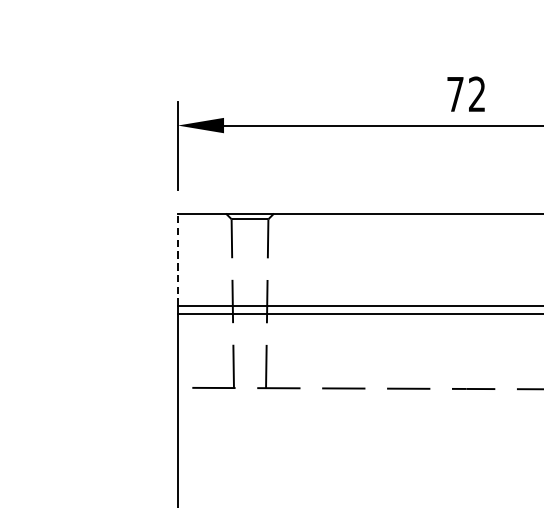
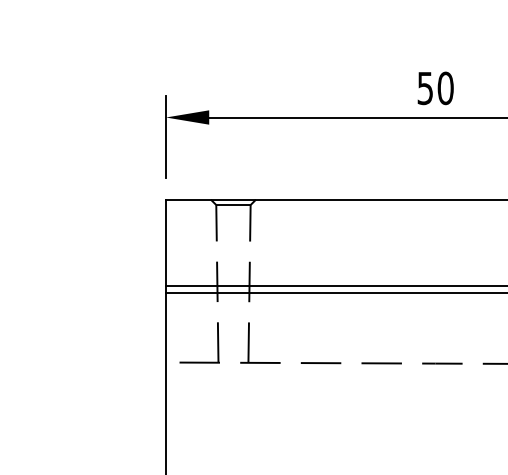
text: (466, 94) -> (435, 88), 72 -> 50
line: (178, 259) -> (166, 242), dashed -> solid

